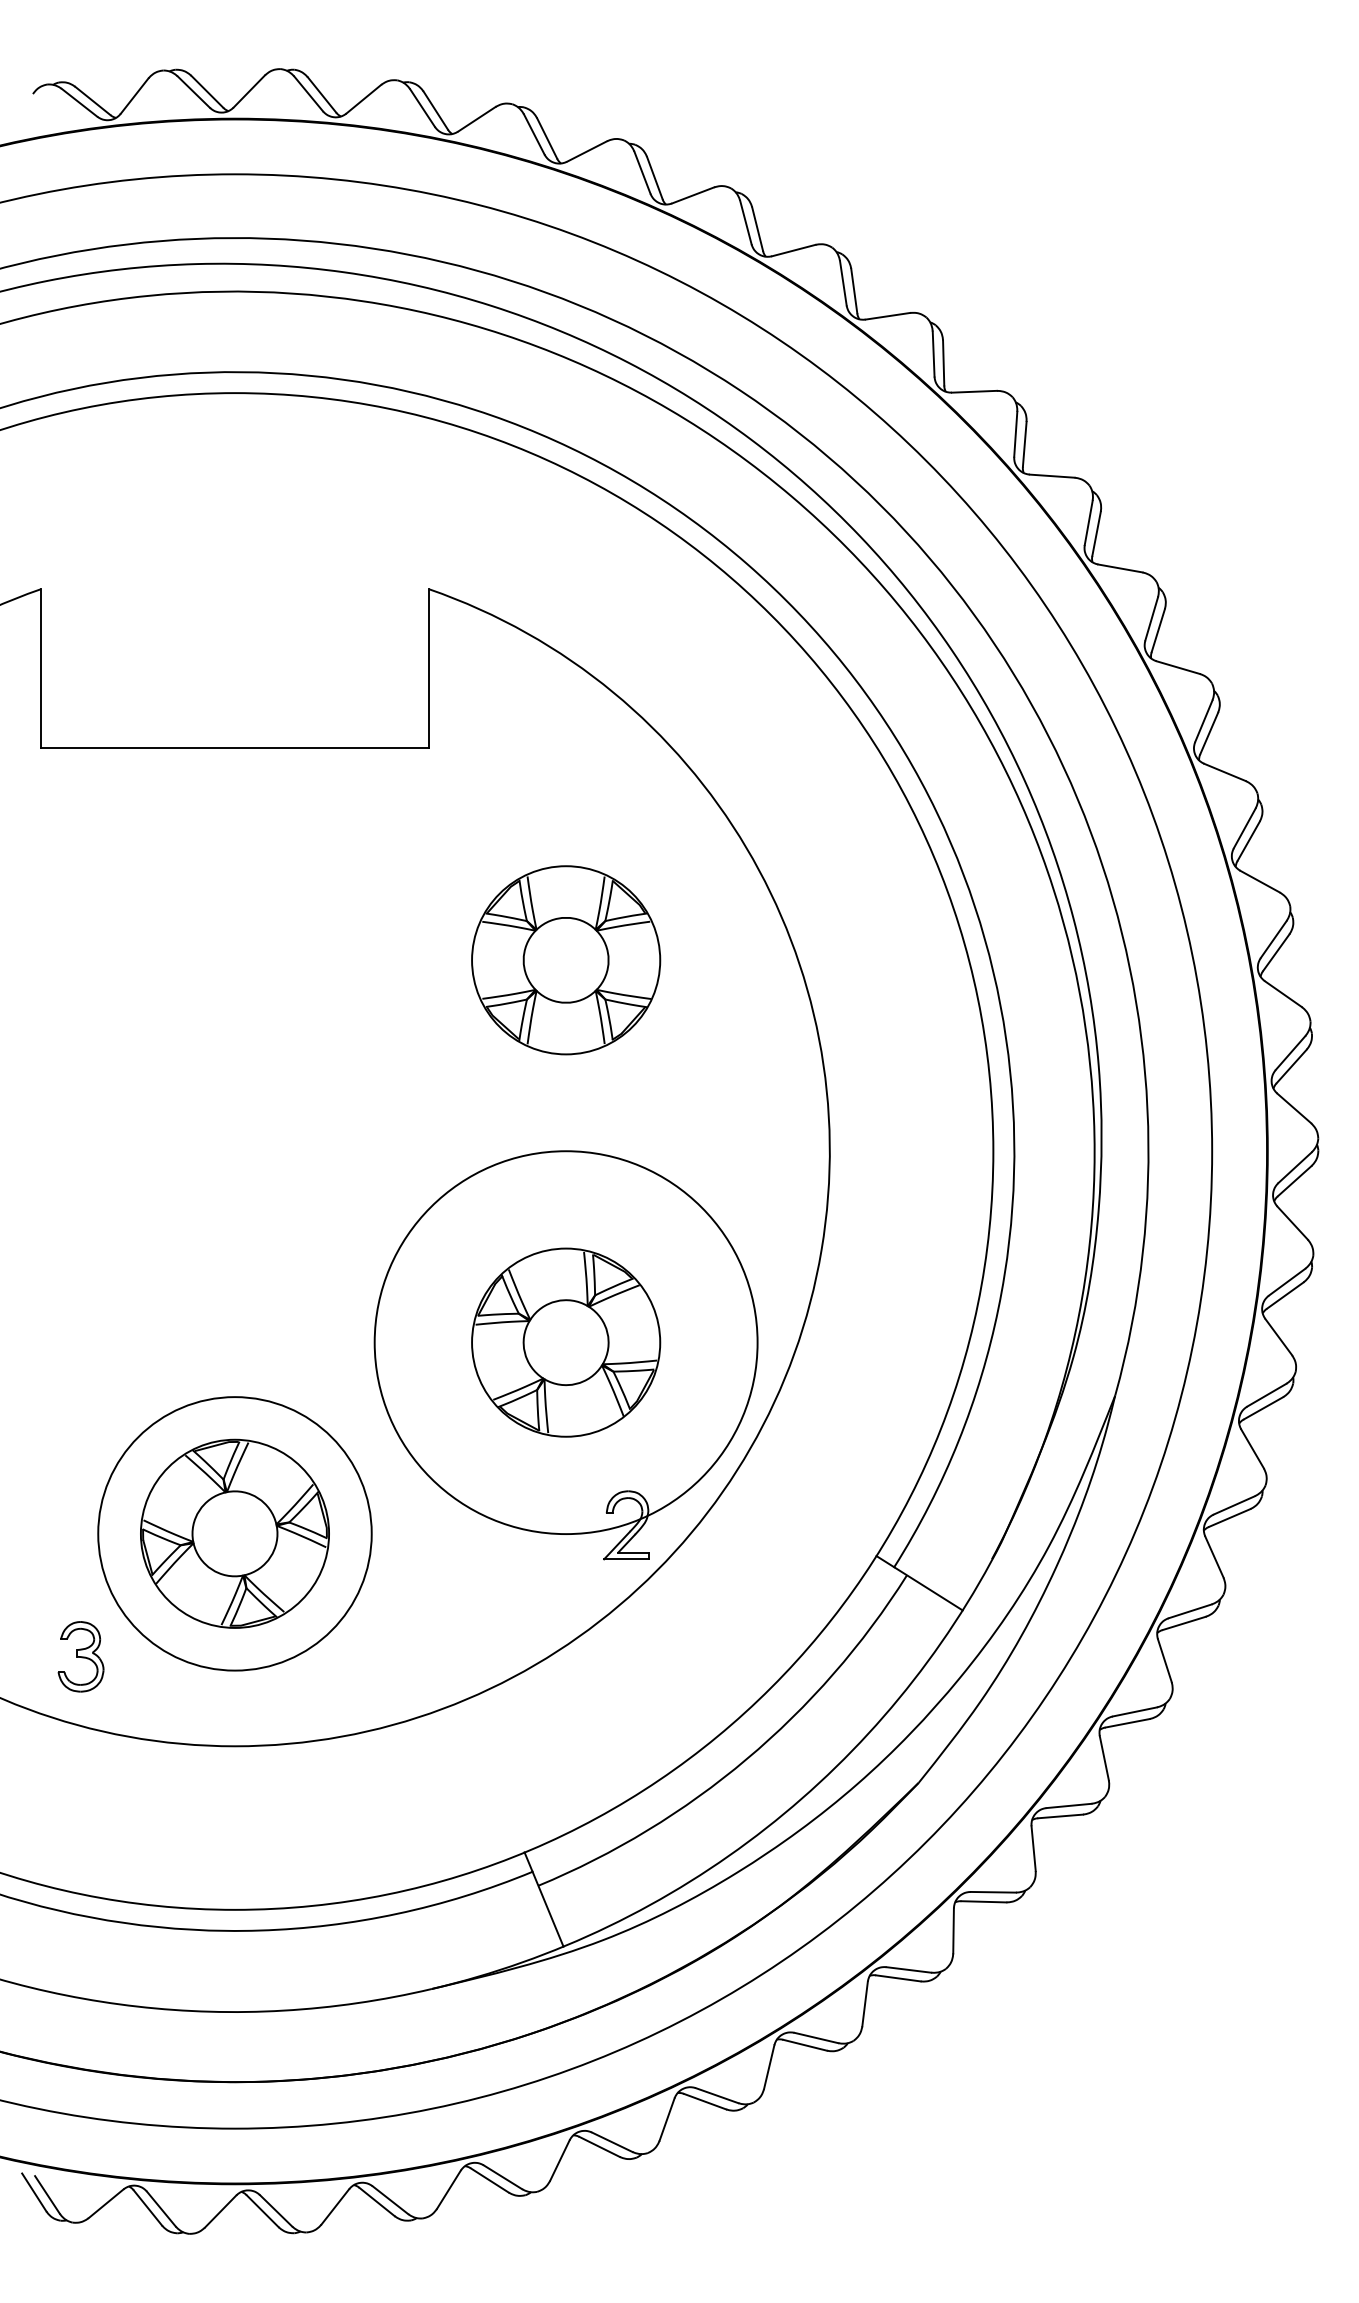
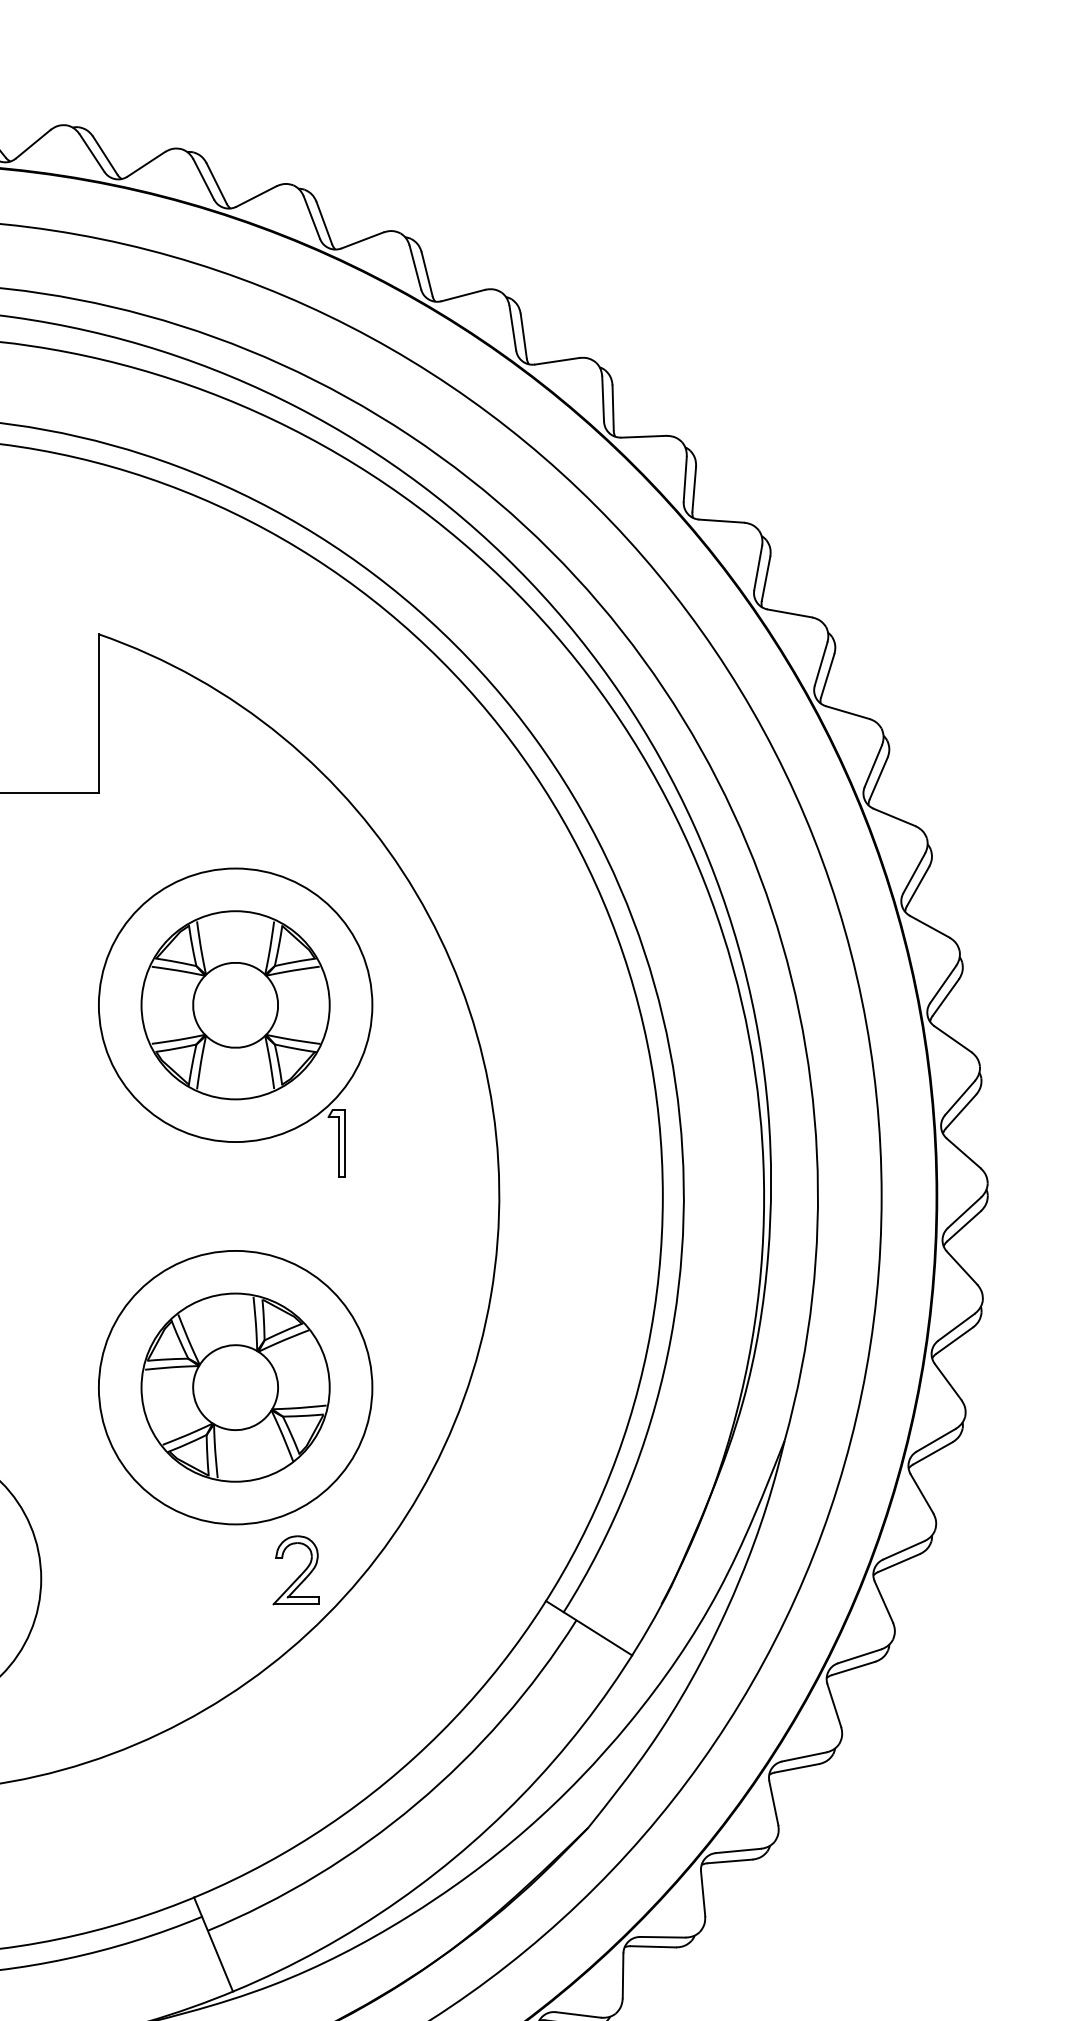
part: (565, 977) -> (234, 1022), added
circle: (565, 1342) -> (234, 1387), size x0.71

